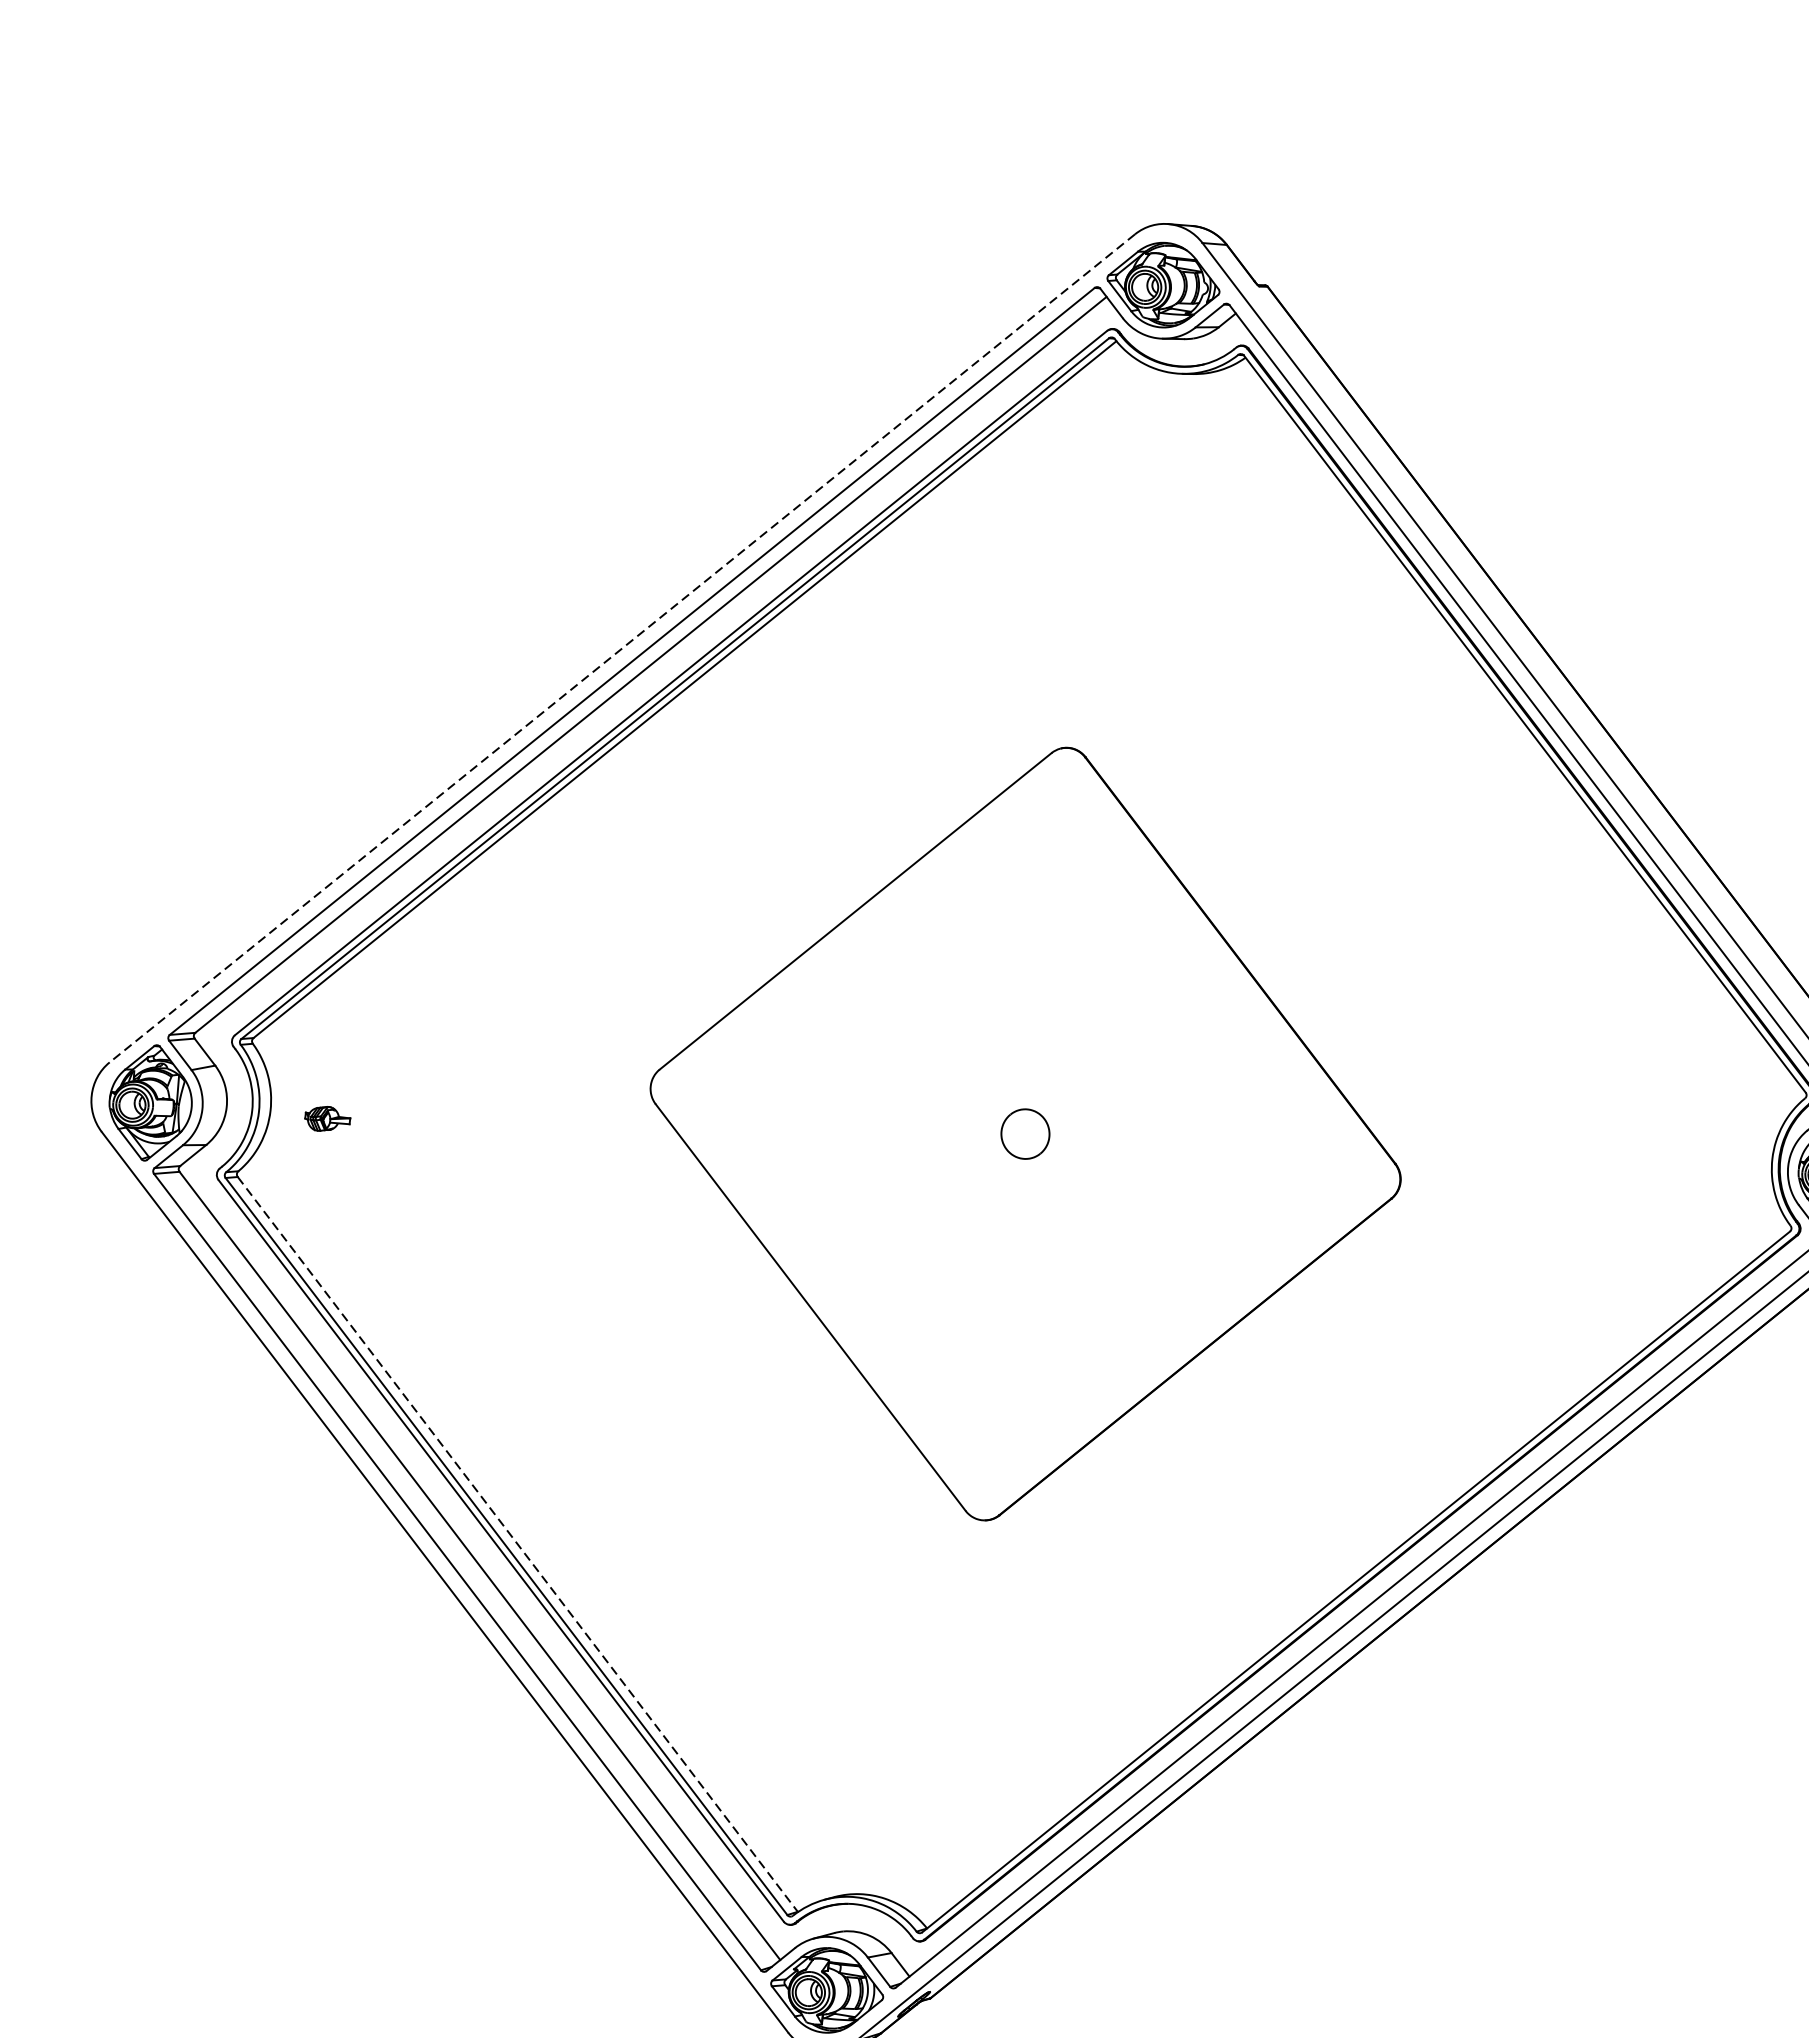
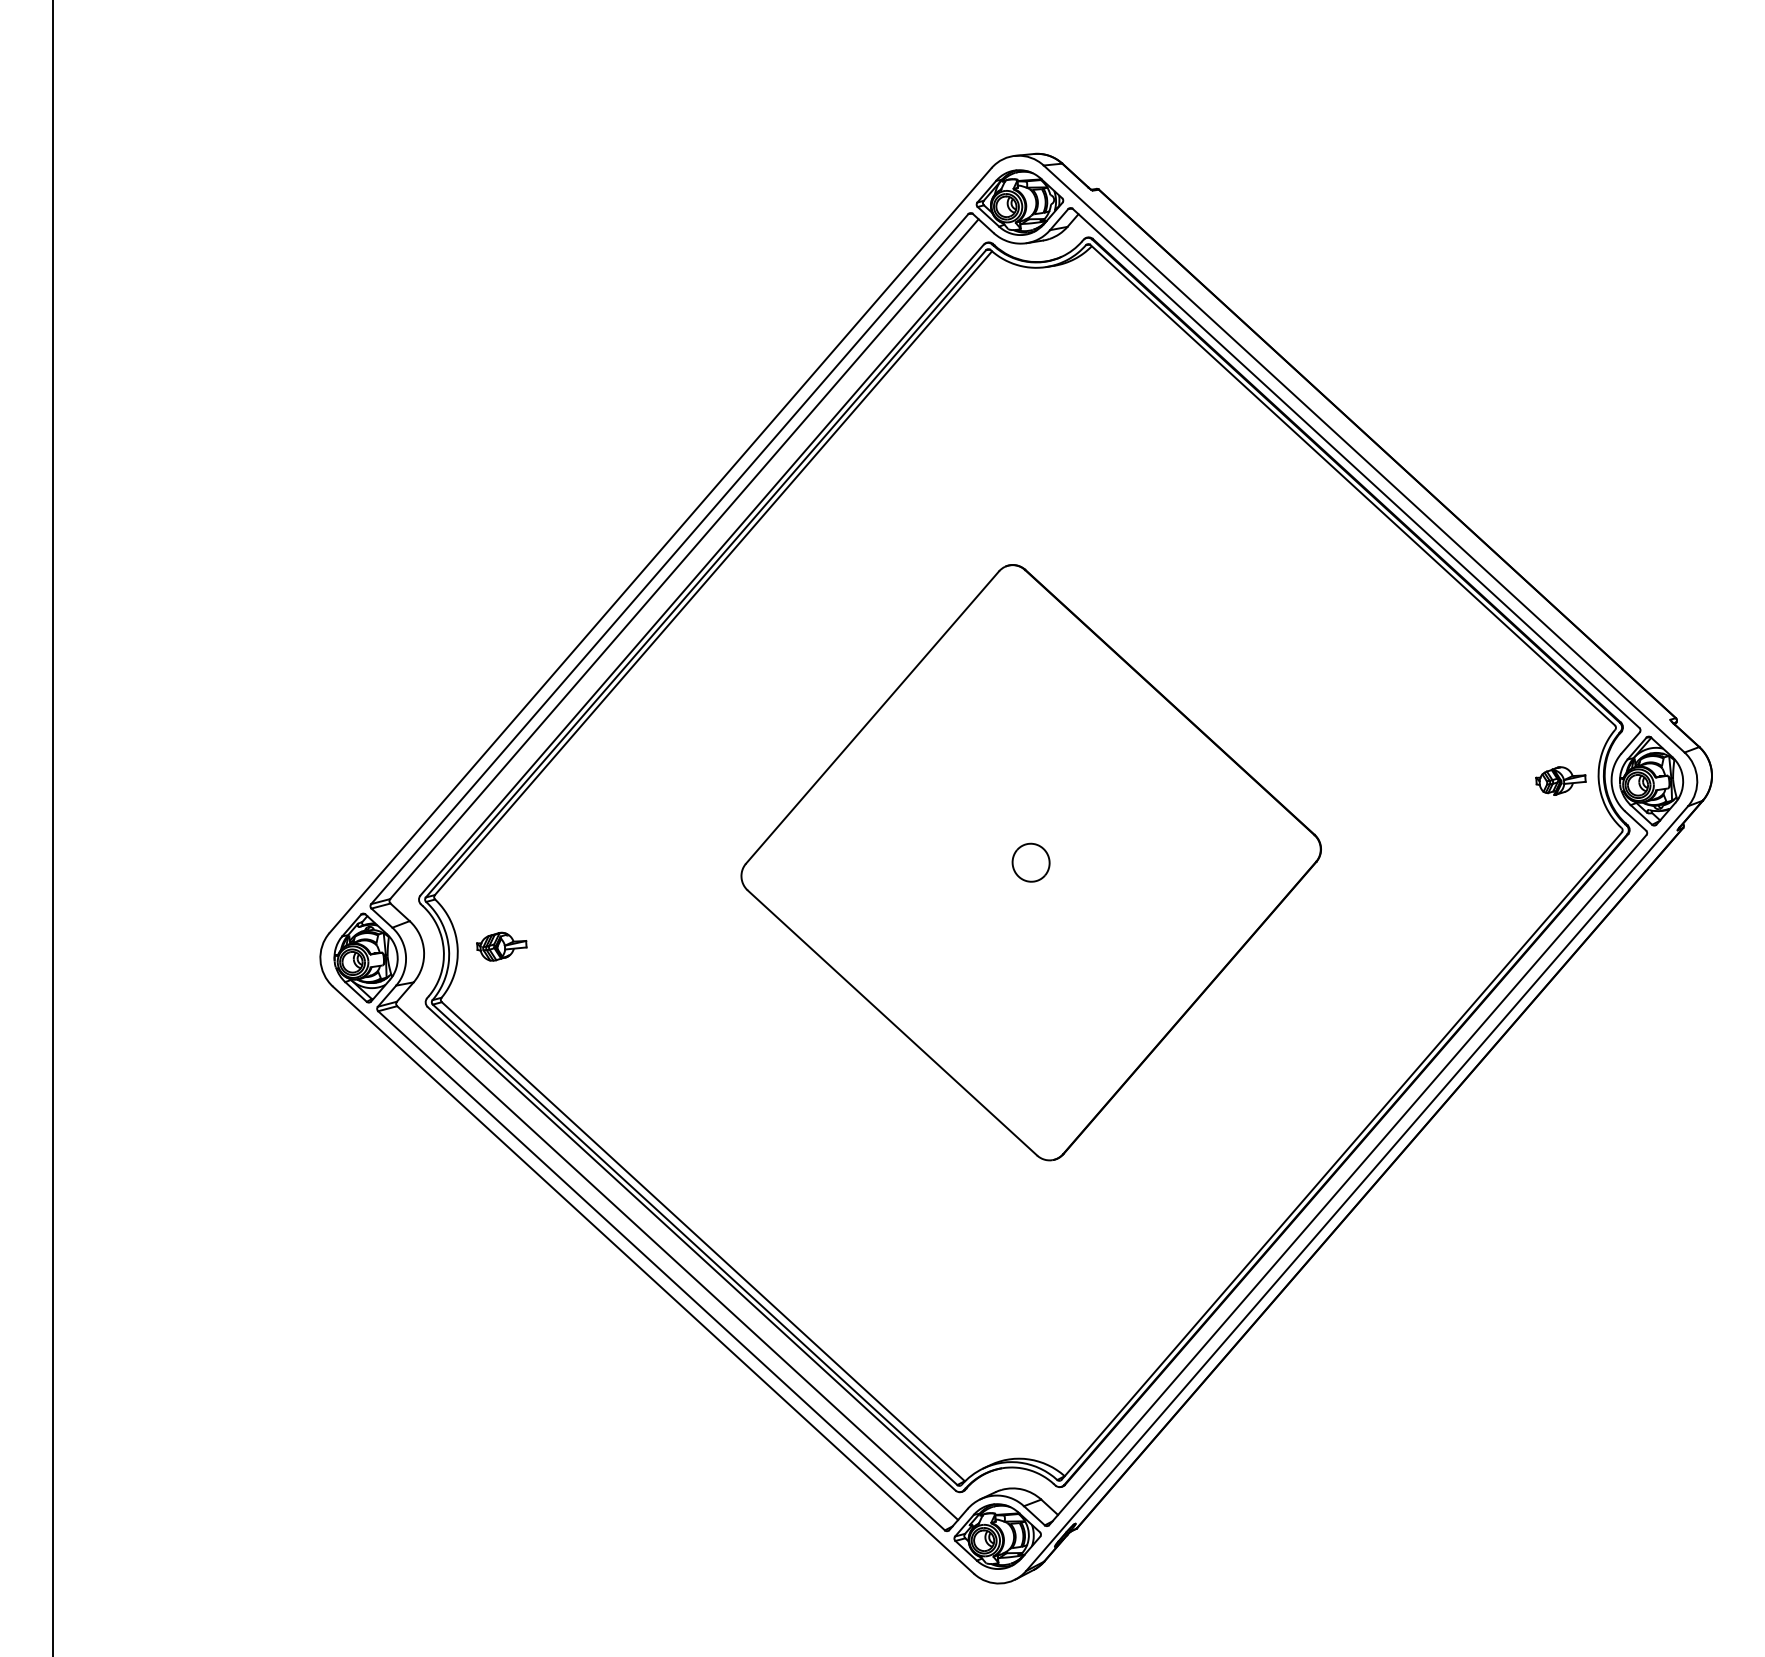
line: (622, 648) -> (660, 550), dashed -> solid
part: (327, 1119) -> (501, 946), size x1.43
part: (1723, 1150) -> (1560, 780), added
line: (518, 1544) -> (703, 1241), dashed -> solid

